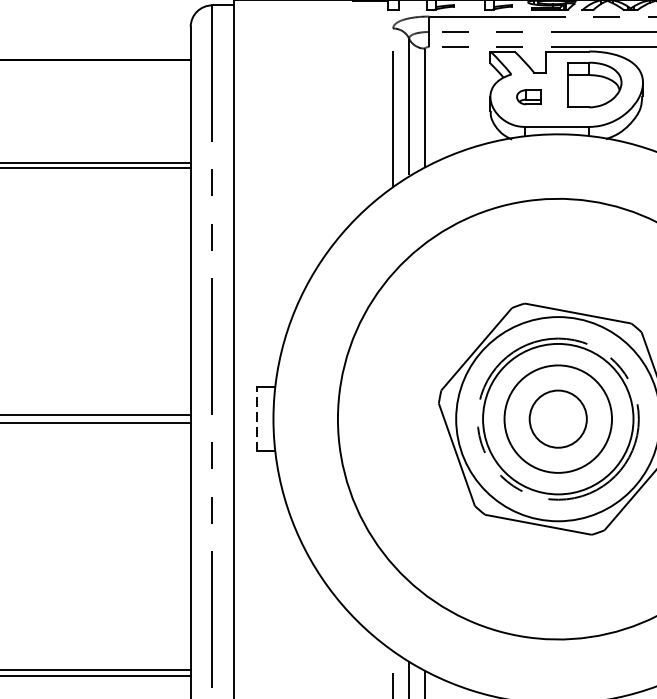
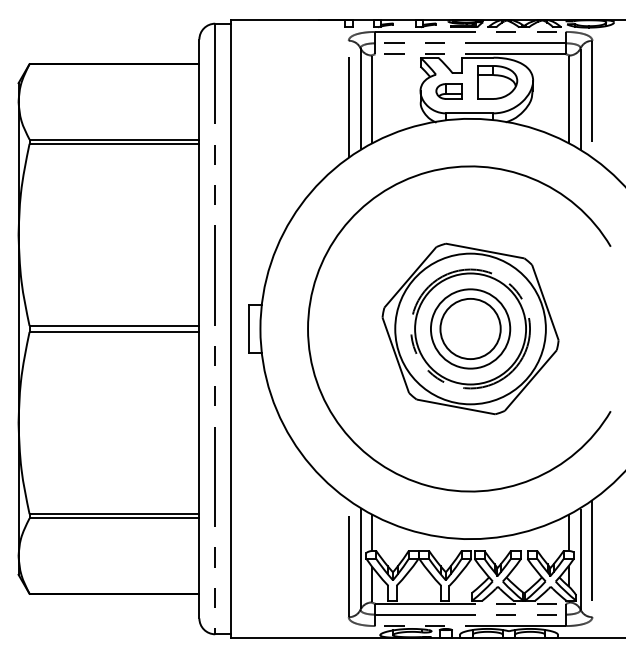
part: (528, 97) -> (448, 91), size x1.43
circle: (558, 418) -> (470, 328), size x1.43
line: (257, 419) -> (248, 329), dashed -> solid

